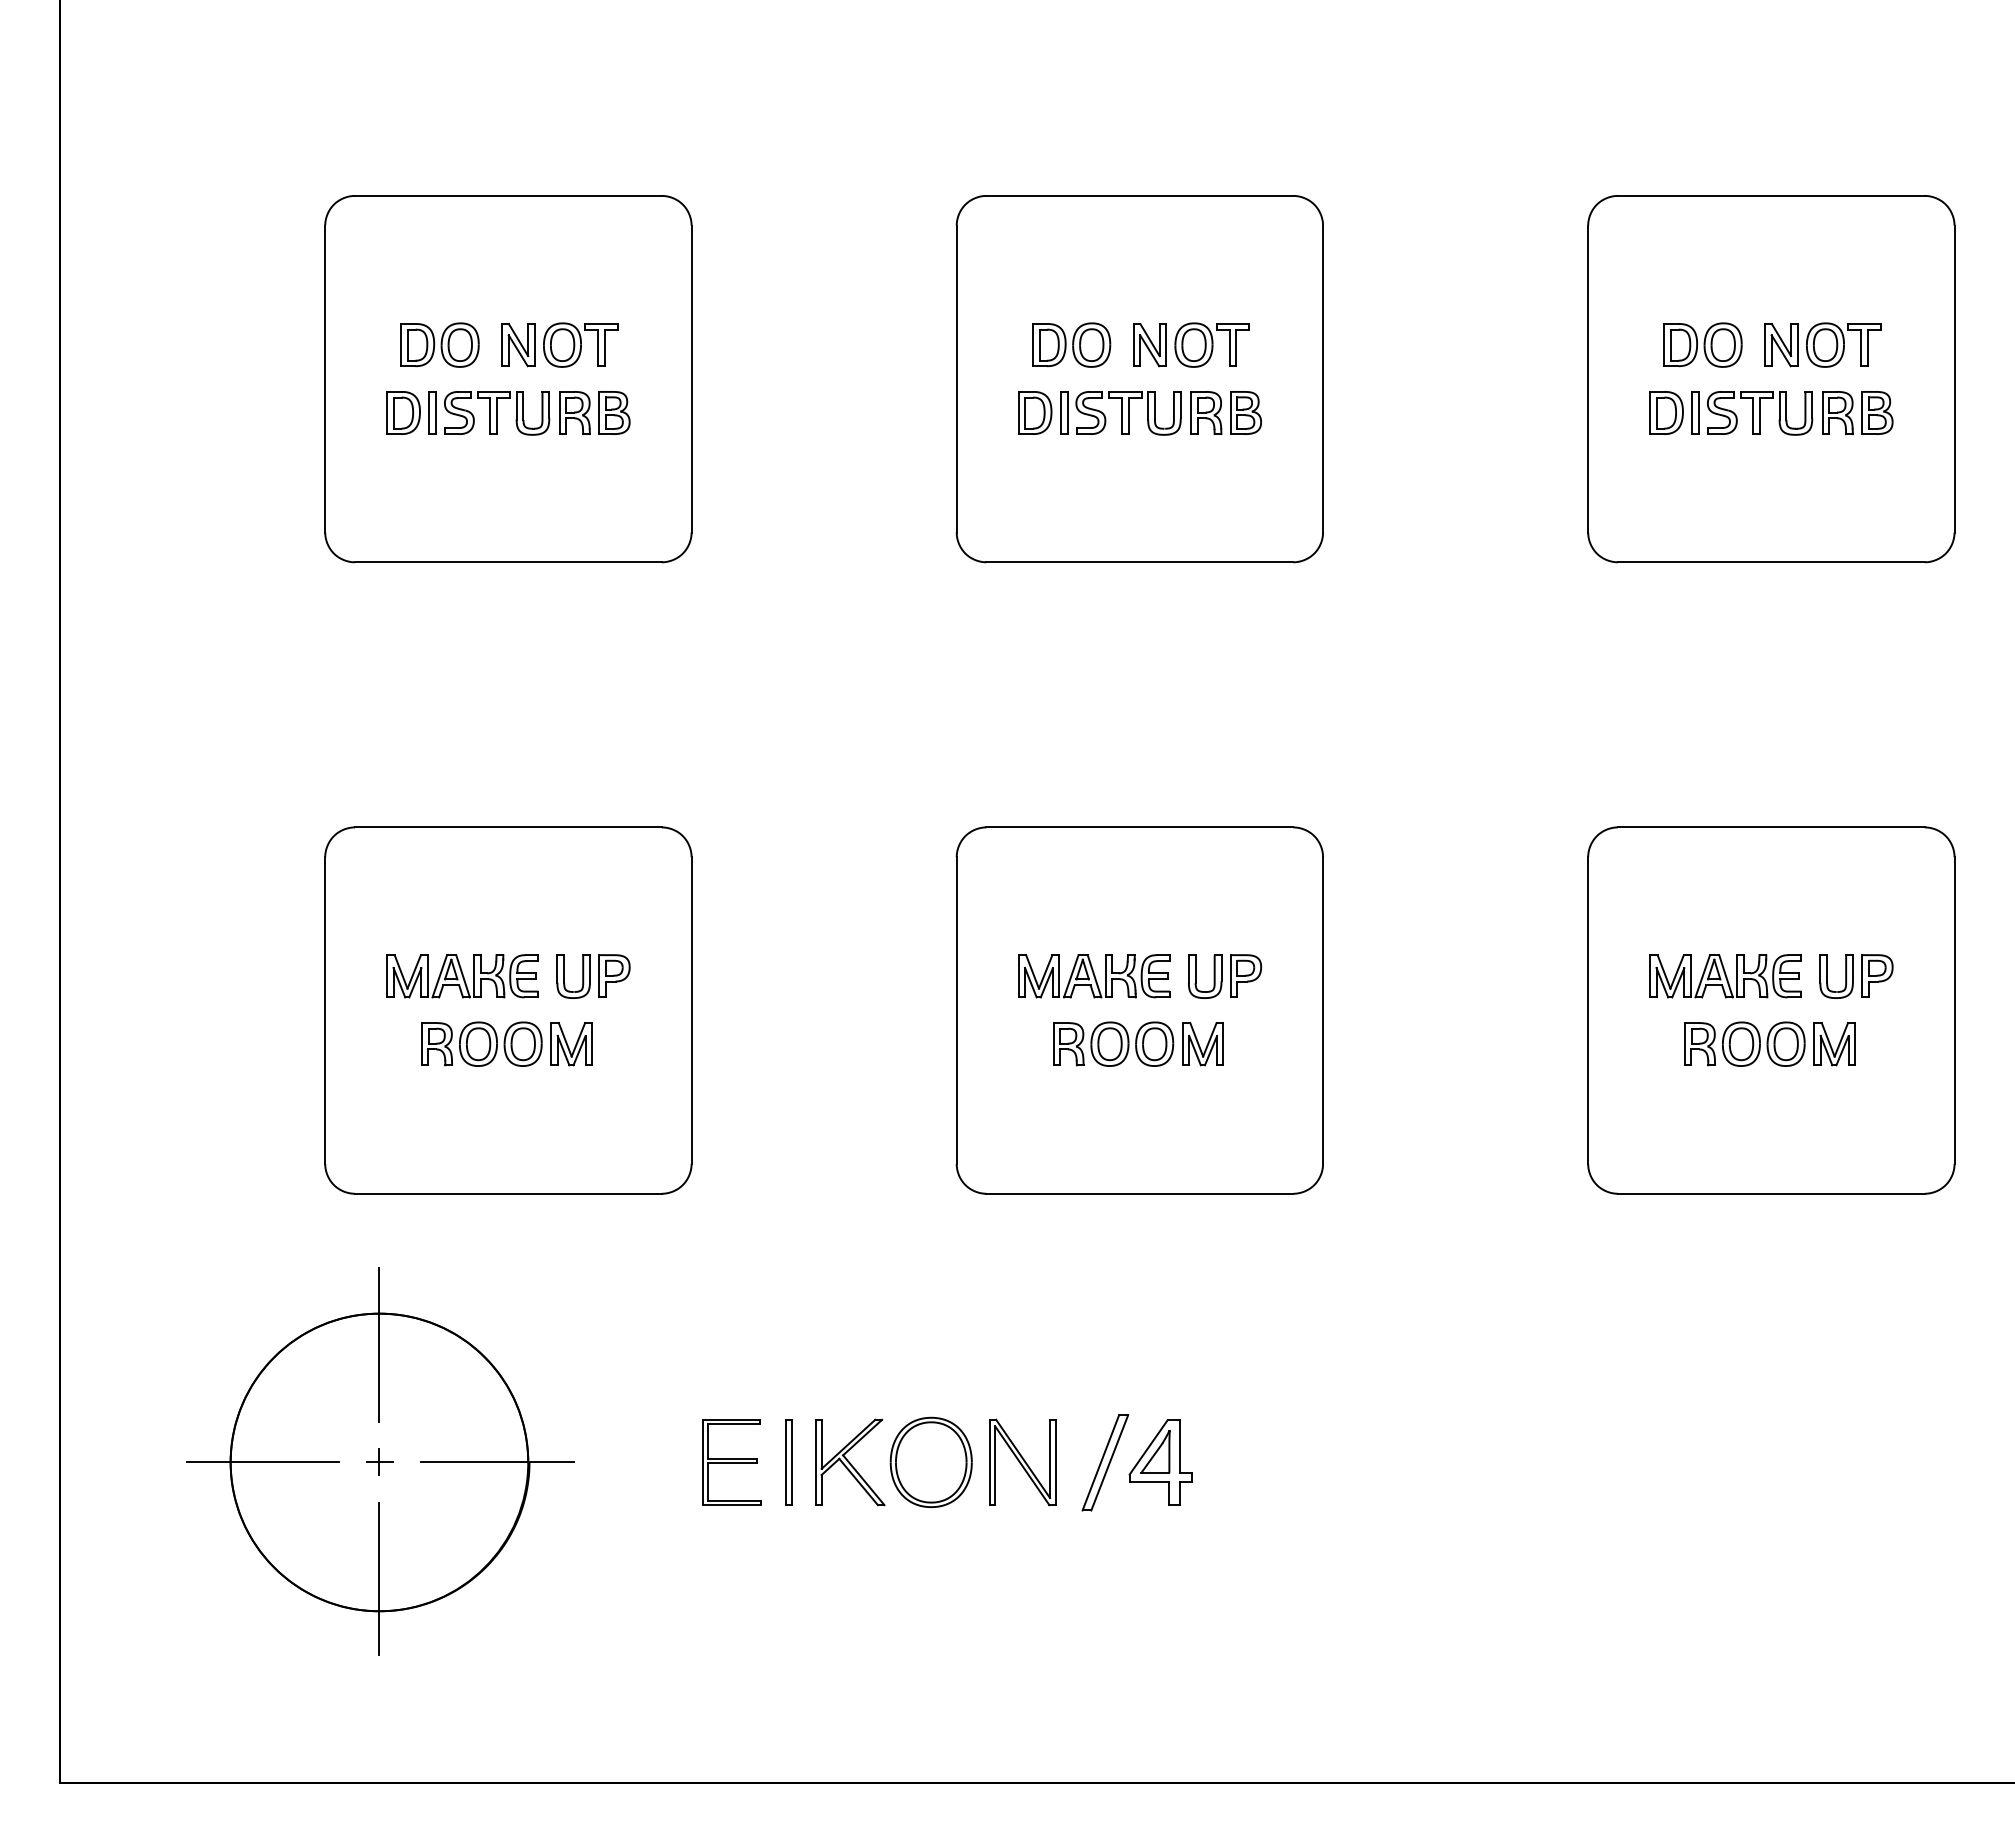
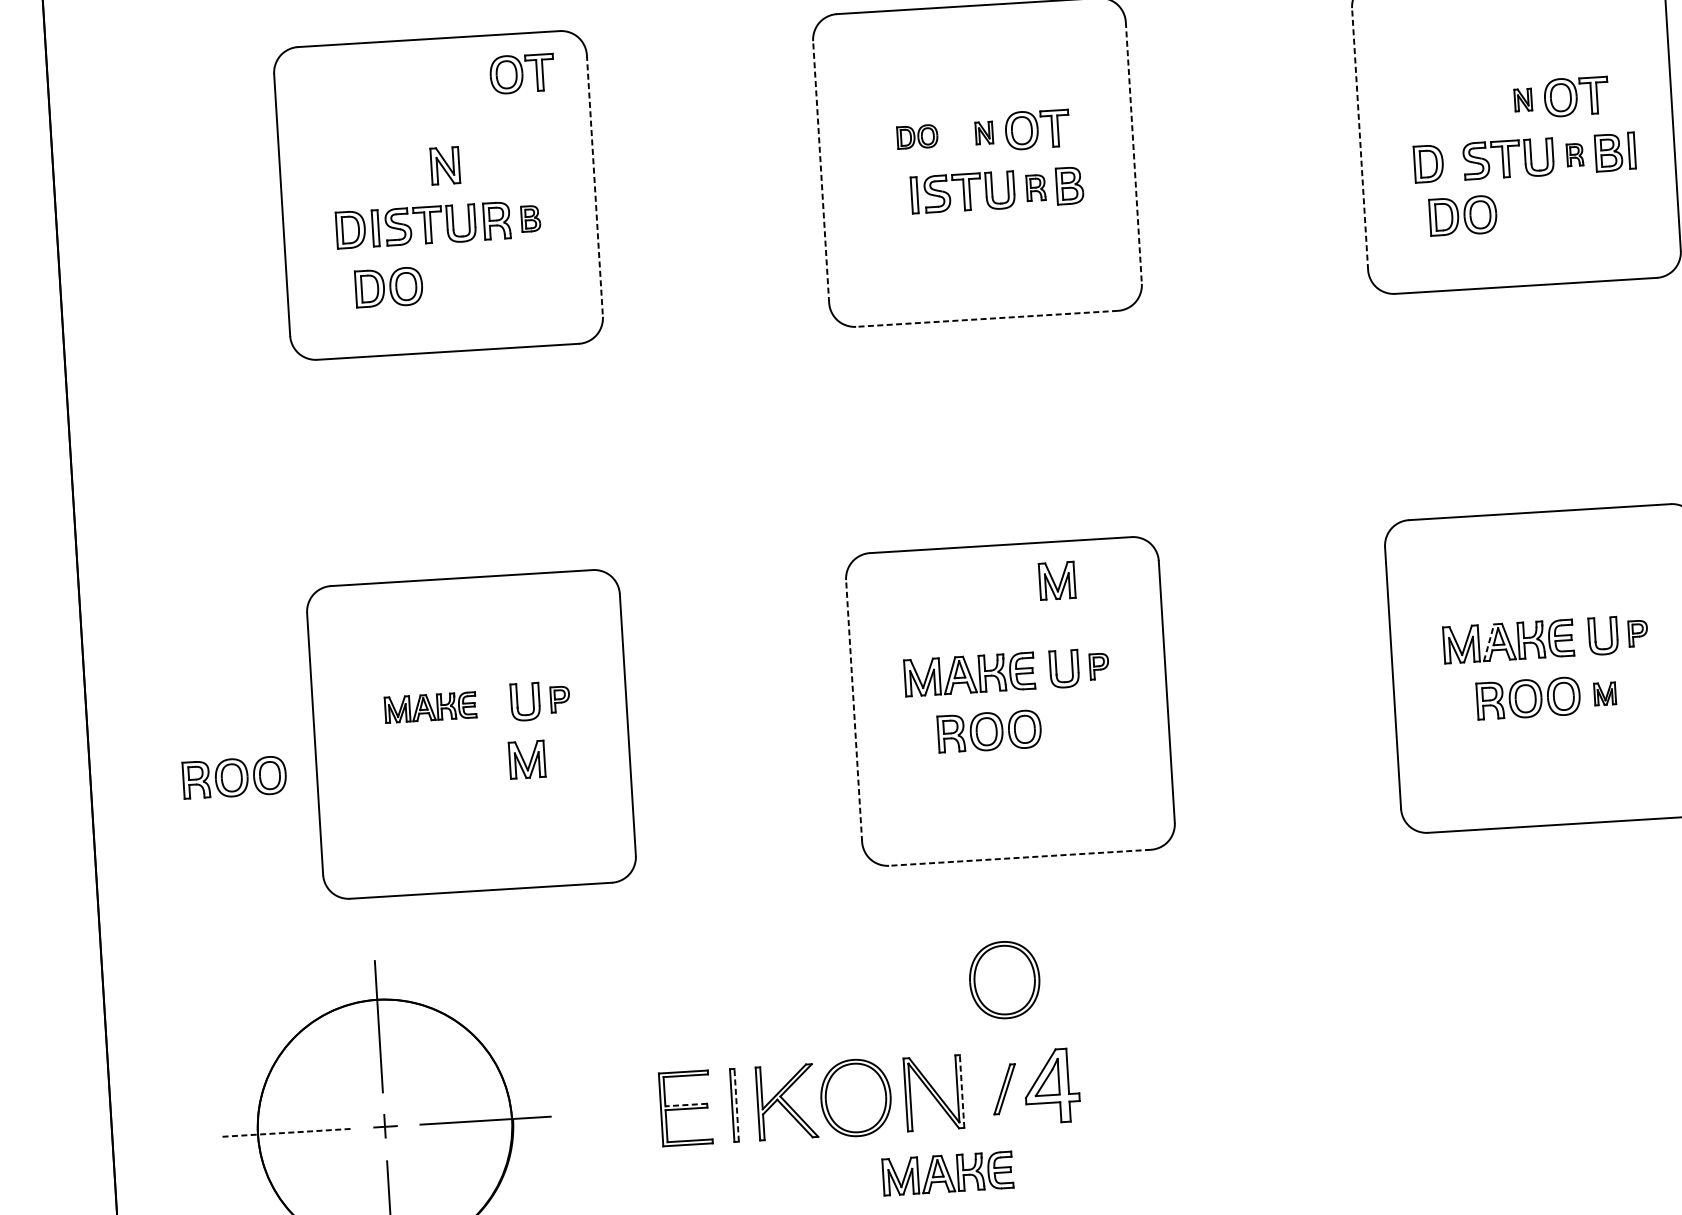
part: (439, 344) -> (388, 287), moved
part: (580, 344) -> (521, 73), moved
part: (1071, 344) -> (917, 136), size x0.6
part: (1702, 344) -> (1462, 215), moved
part: (1149, 345) -> (983, 133), size x0.6
part: (1781, 345) -> (1523, 100), size x0.6
line: (956, 378) -> (820, 171), solid -> dashed
line: (1588, 378) -> (1360, 138), solid -> dashed
line: (691, 379) -> (594, 186), solid -> dashed
line: (1323, 379) -> (1134, 153), solid -> dashed
part: (614, 412) -> (530, 218), size x0.7
part: (1035, 412) -> (890, 196), removed
part: (1206, 412) -> (1036, 187), size x0.7
part: (1695, 412) -> (1631, 150), moved
part: (1837, 412) -> (1574, 154), size x0.6
line: (1139, 562) -> (986, 319), solid -> dashed
part: (614, 975) -> (560, 698), size x0.7
part: (1246, 975) -> (1099, 665), size x0.7
line: (1702, 975) -> (1488, 642), solid -> dashed
part: (1877, 975) -> (1638, 633), size x0.7
part: (462, 976) -> (430, 707), size x0.7
line: (956, 1010) -> (853, 710), solid -> dashed
part: (481, 1043) -> (234, 777), moved
part: (1202, 1044) -> (1056, 581), moved
part: (1834, 1044) -> (1605, 694), size x0.6
line: (1139, 1193) -> (1019, 857), solid -> dashed
part: (1112, 1334) -> (1003, 979), added
line: (732, 1458) -> (686, 1105), solid -> dashed
line: (262, 1462) -> (285, 1132), solid -> dashed
line: (791, 1462) -> (736, 1105), solid -> dashed
line: (1055, 1462) -> (962, 1091), solid -> dashed
part: (1105, 1462) -> (1004, 1088), size x0.6
part: (1033, 1557) -> (948, 1173), added

